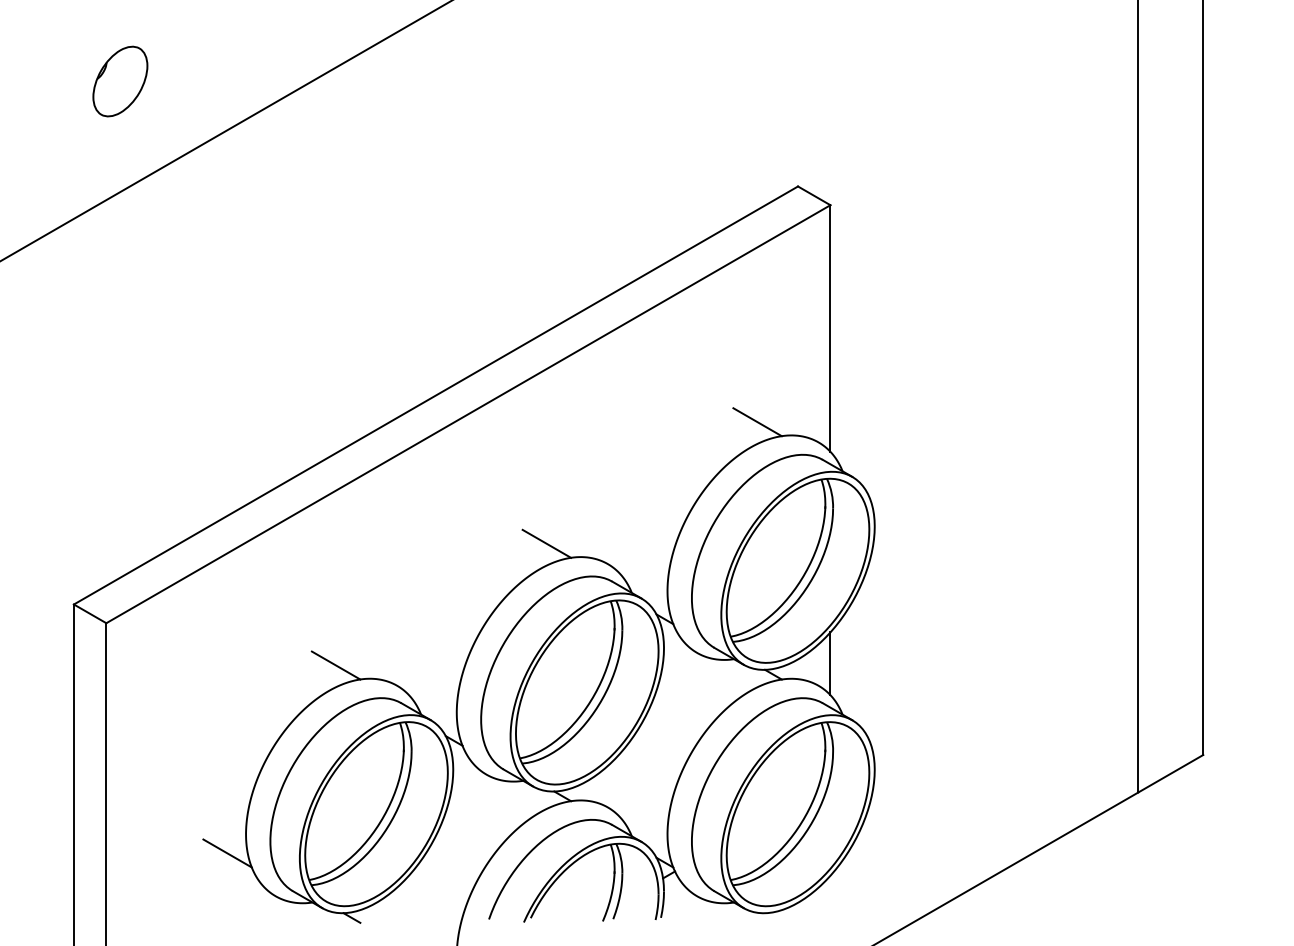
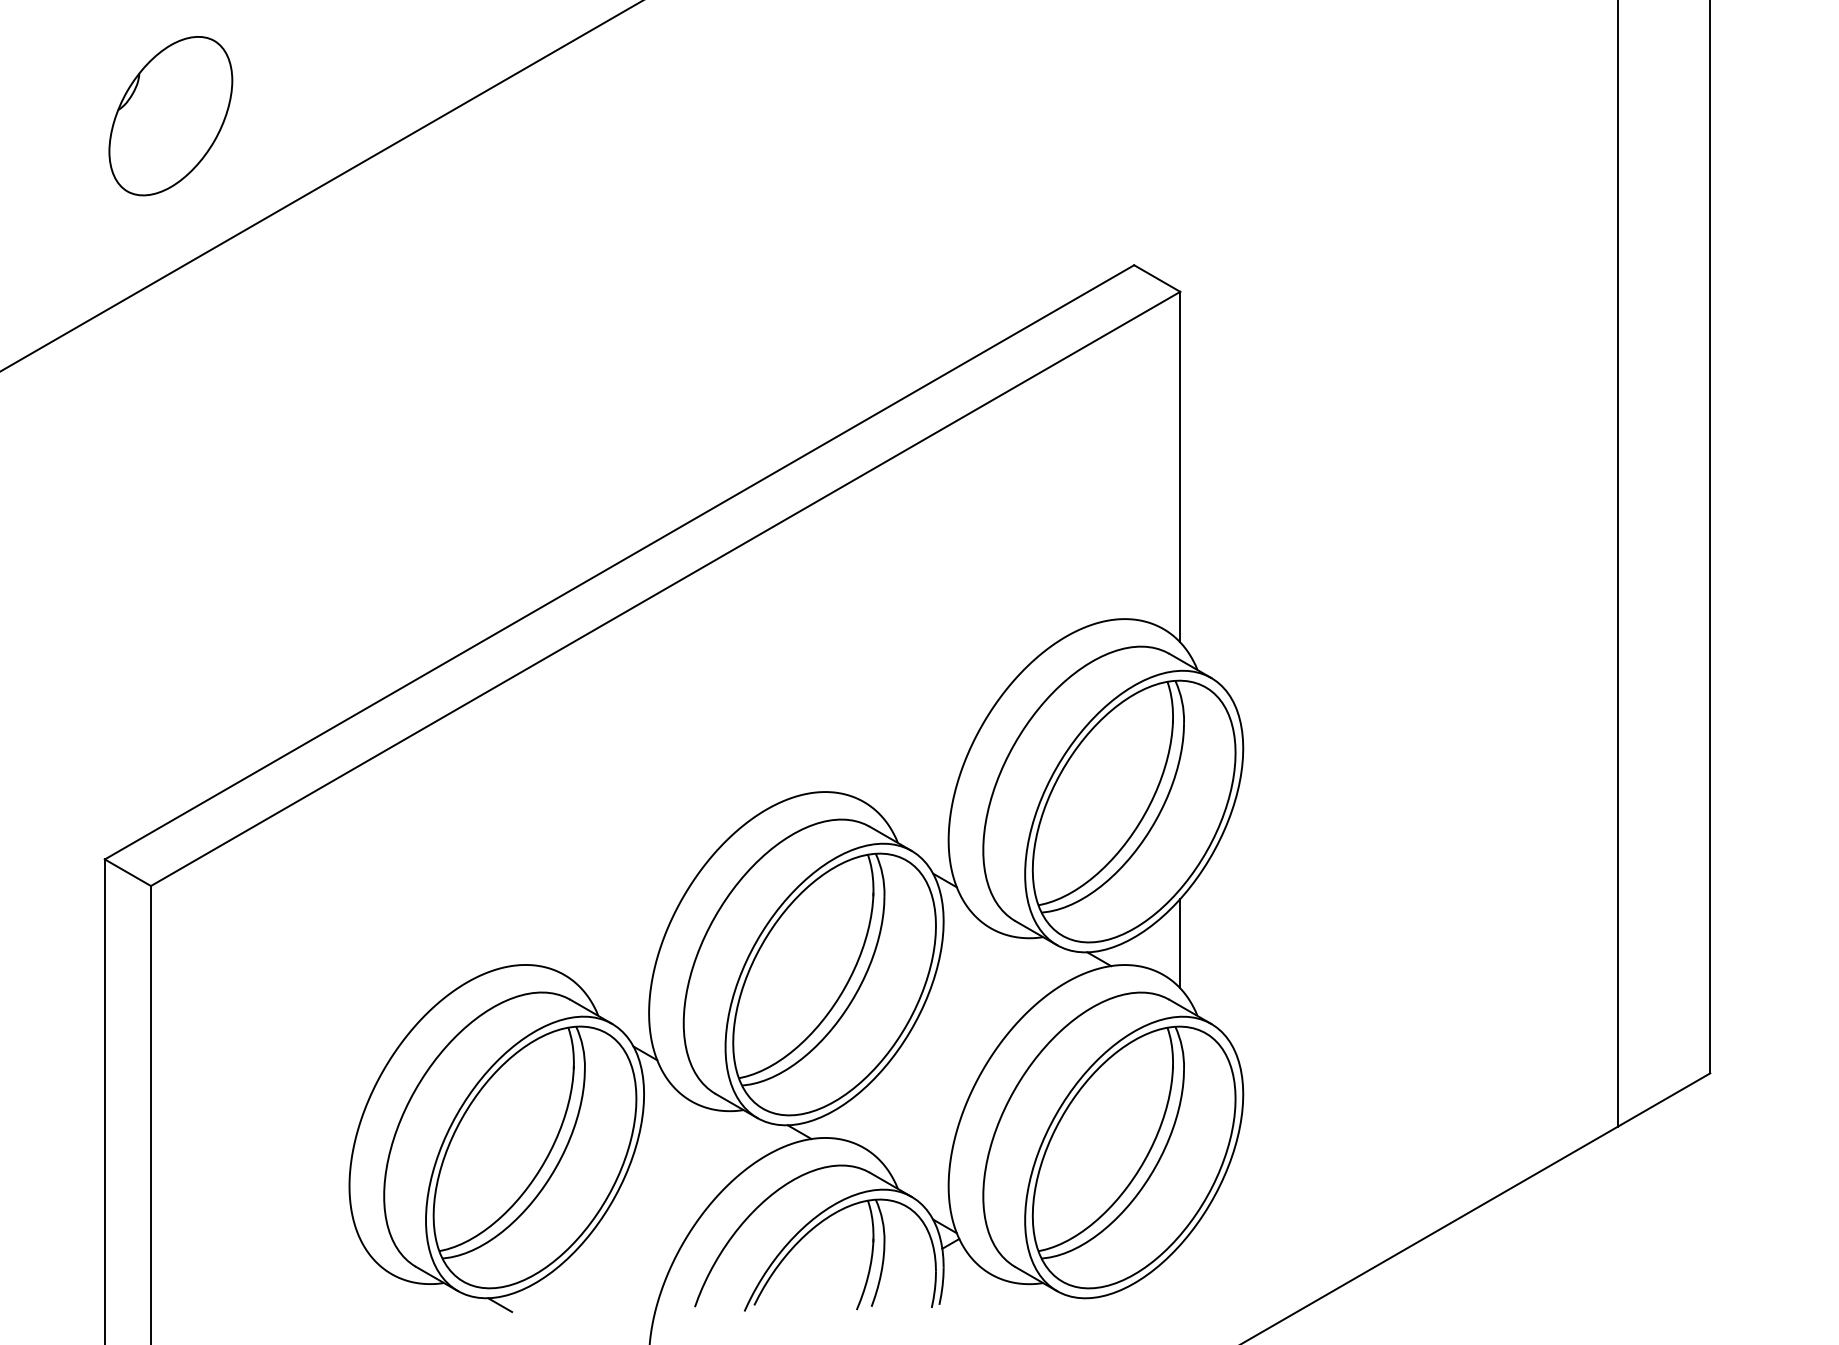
part: (120, 81) -> (171, 115), size x1.6
line: (757, 422) -> (1076, 600), removed
line: (546, 543) -> (776, 772), removed
line: (335, 665) -> (476, 946), removed
line: (227, 853) -> (323, 1213), removed

